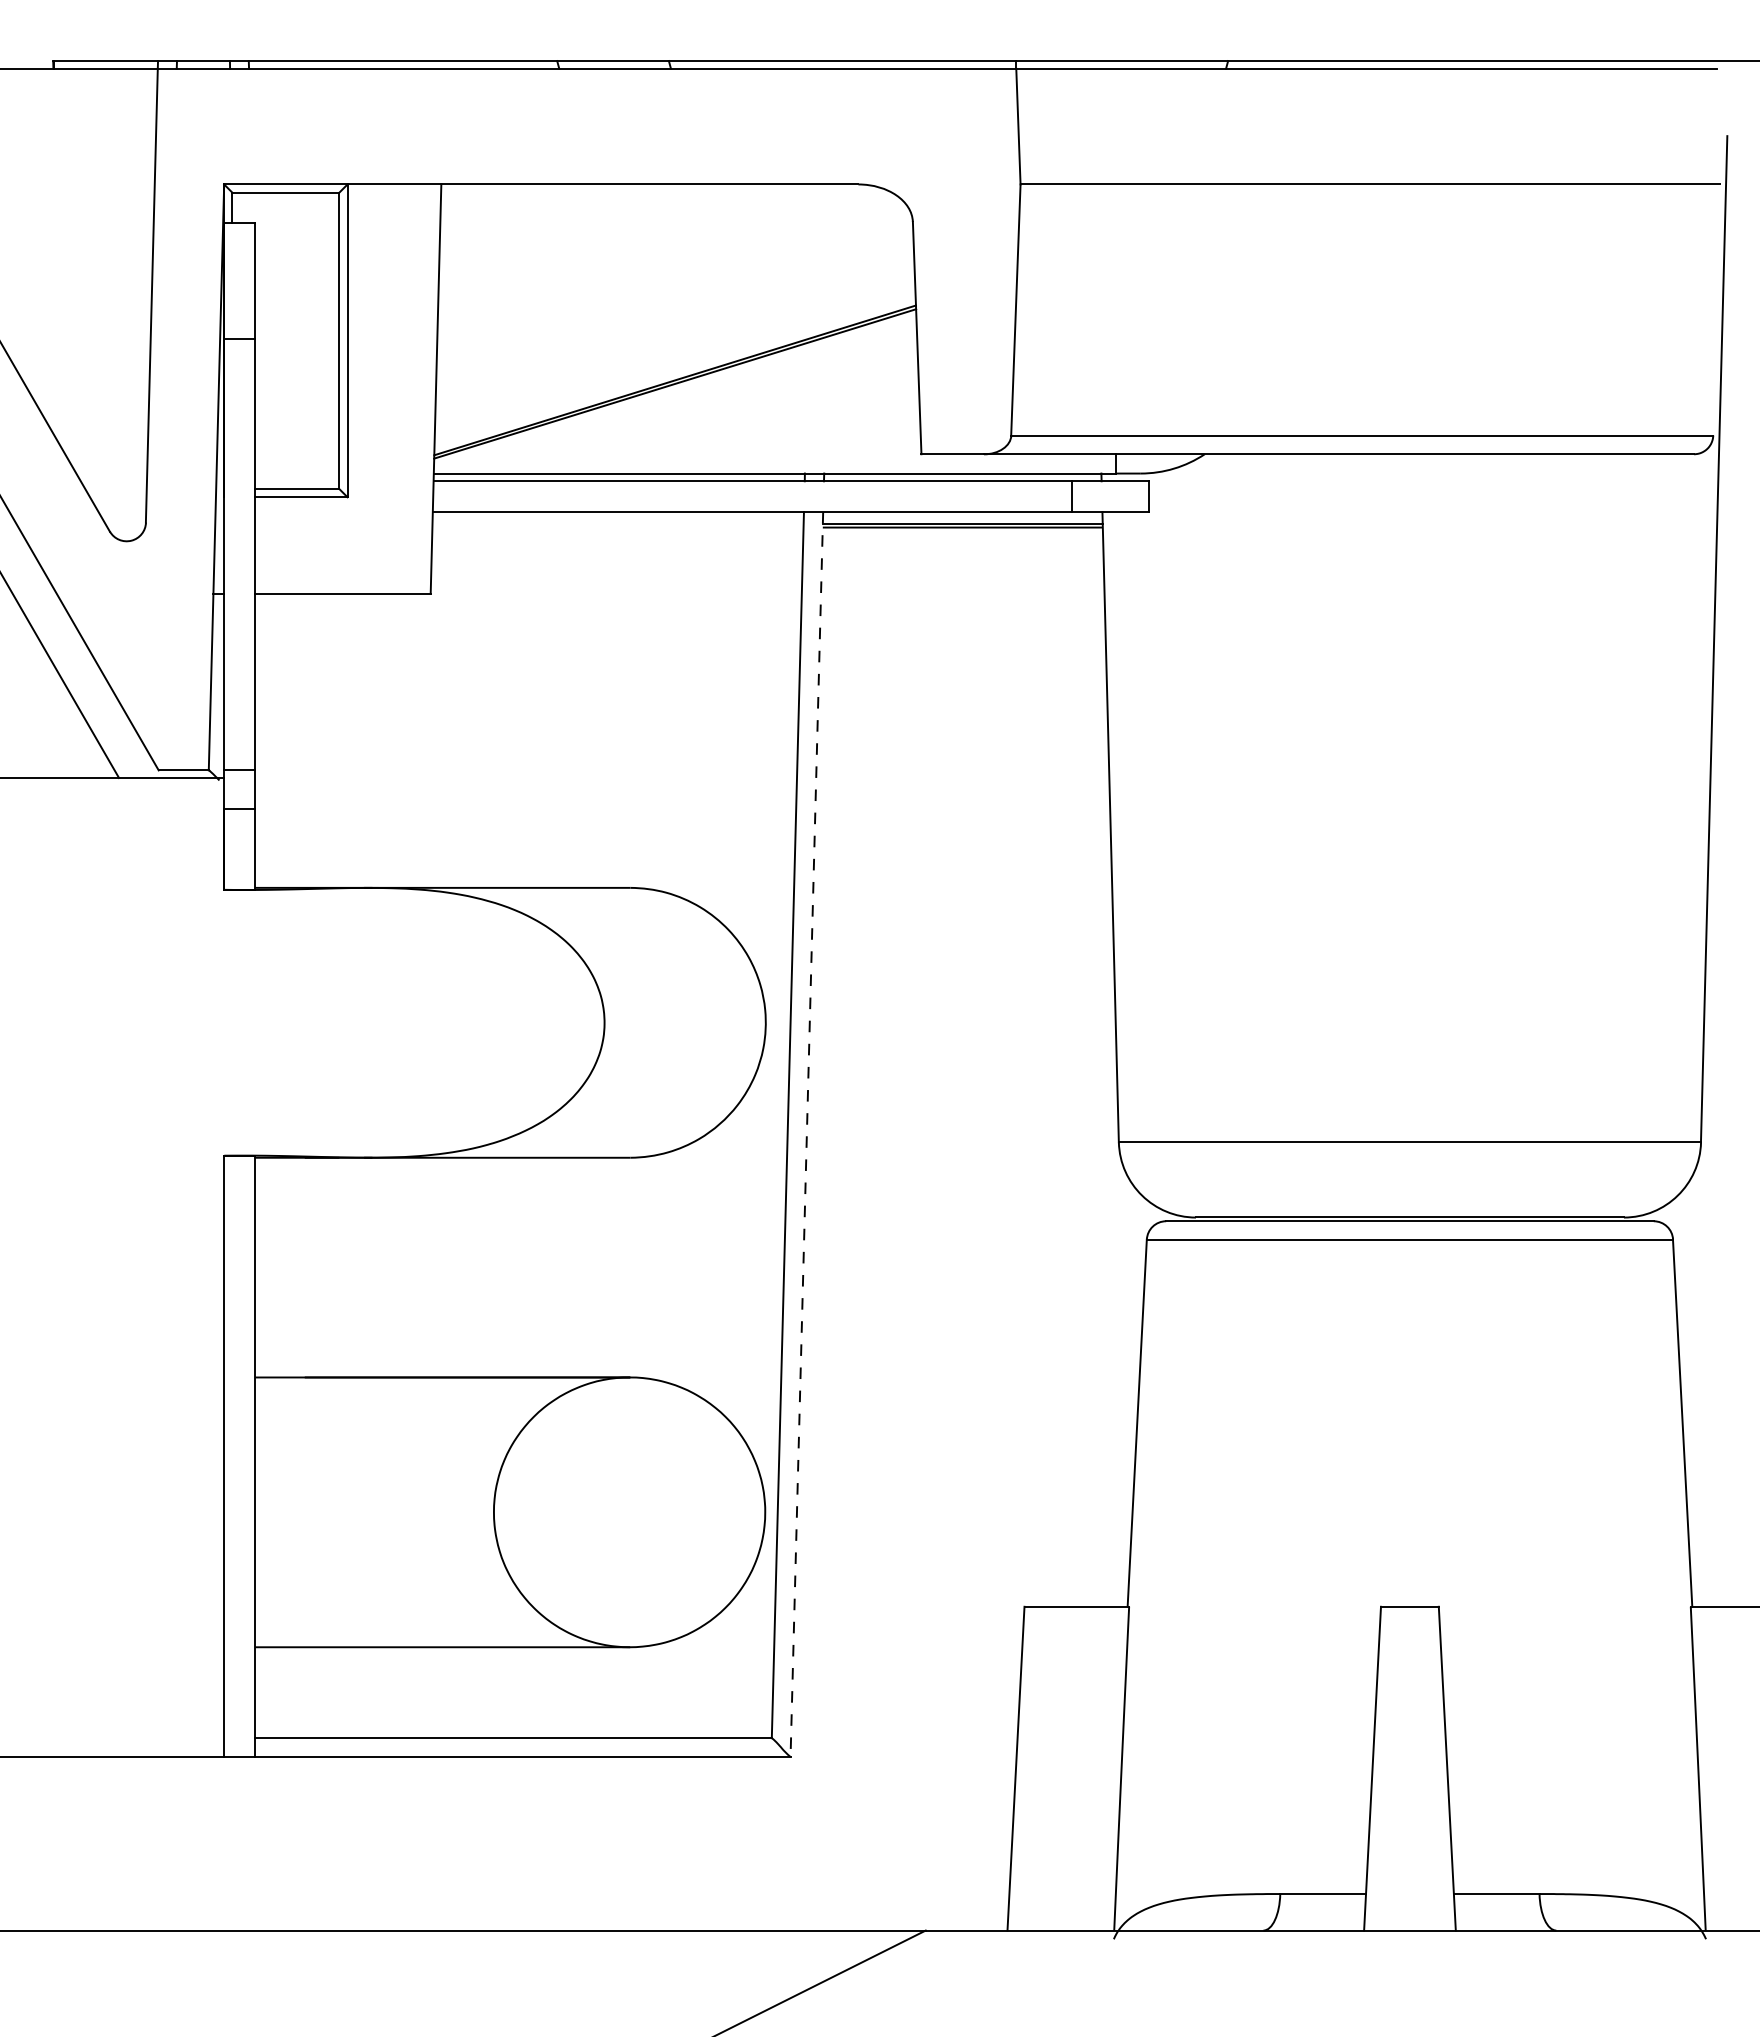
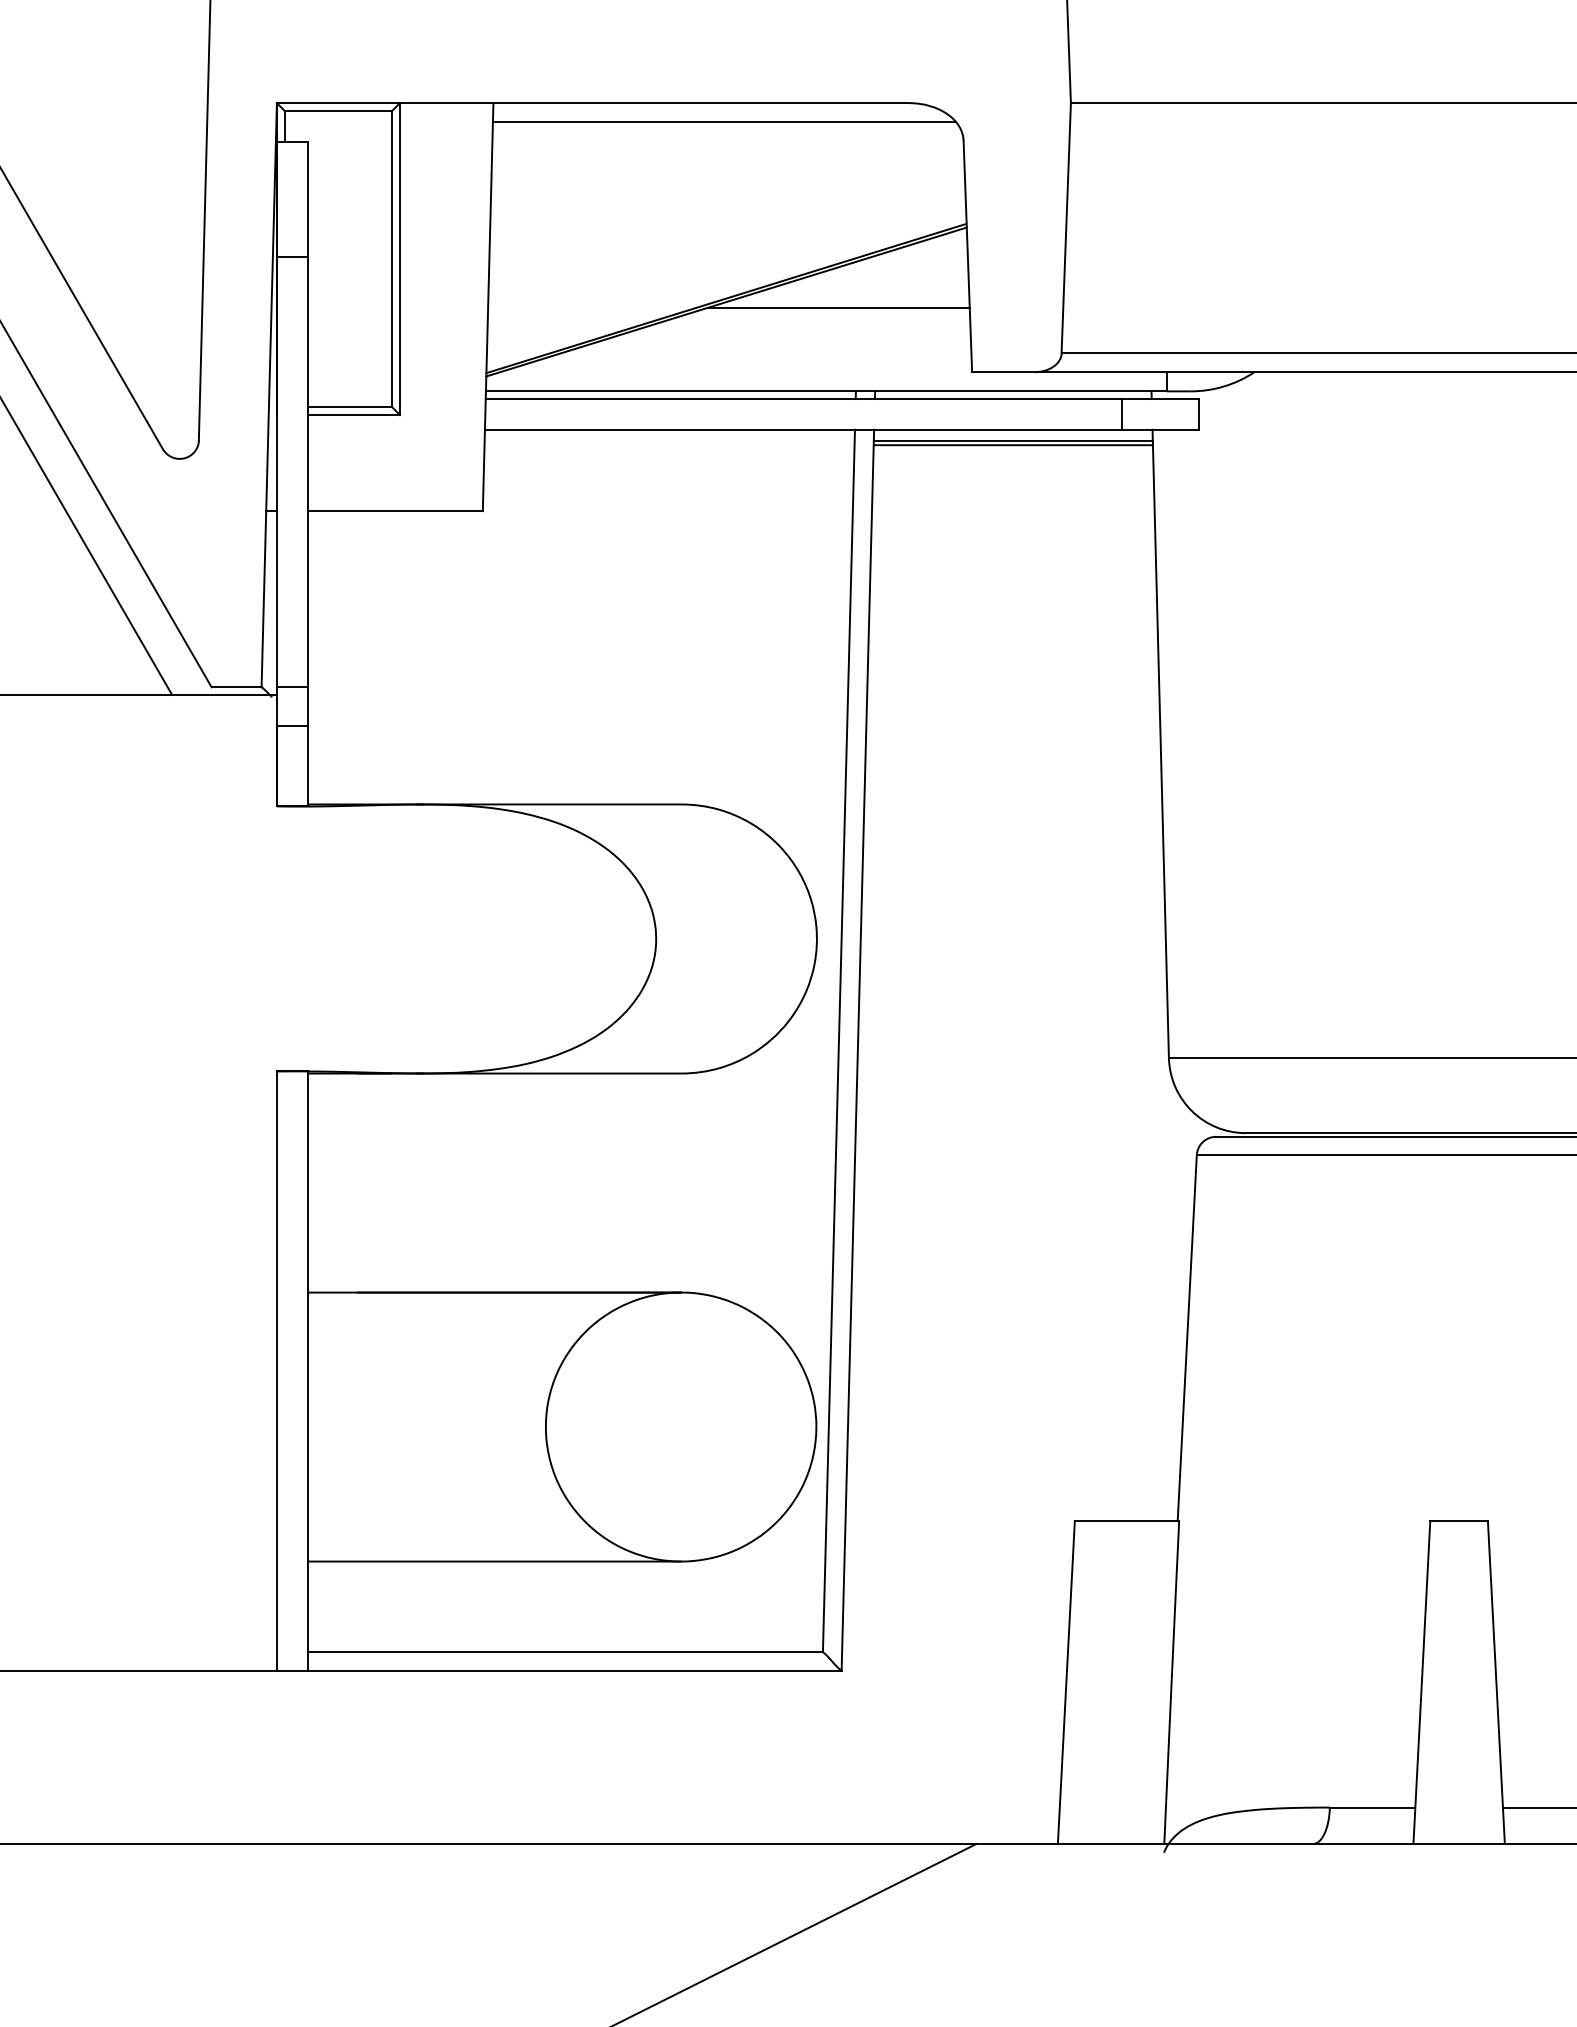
line: (672, 203) -> (723, 122), added
line: (787, 389) -> (838, 307), added
line: (806, 1134) -> (857, 1050), dashed -> solid

